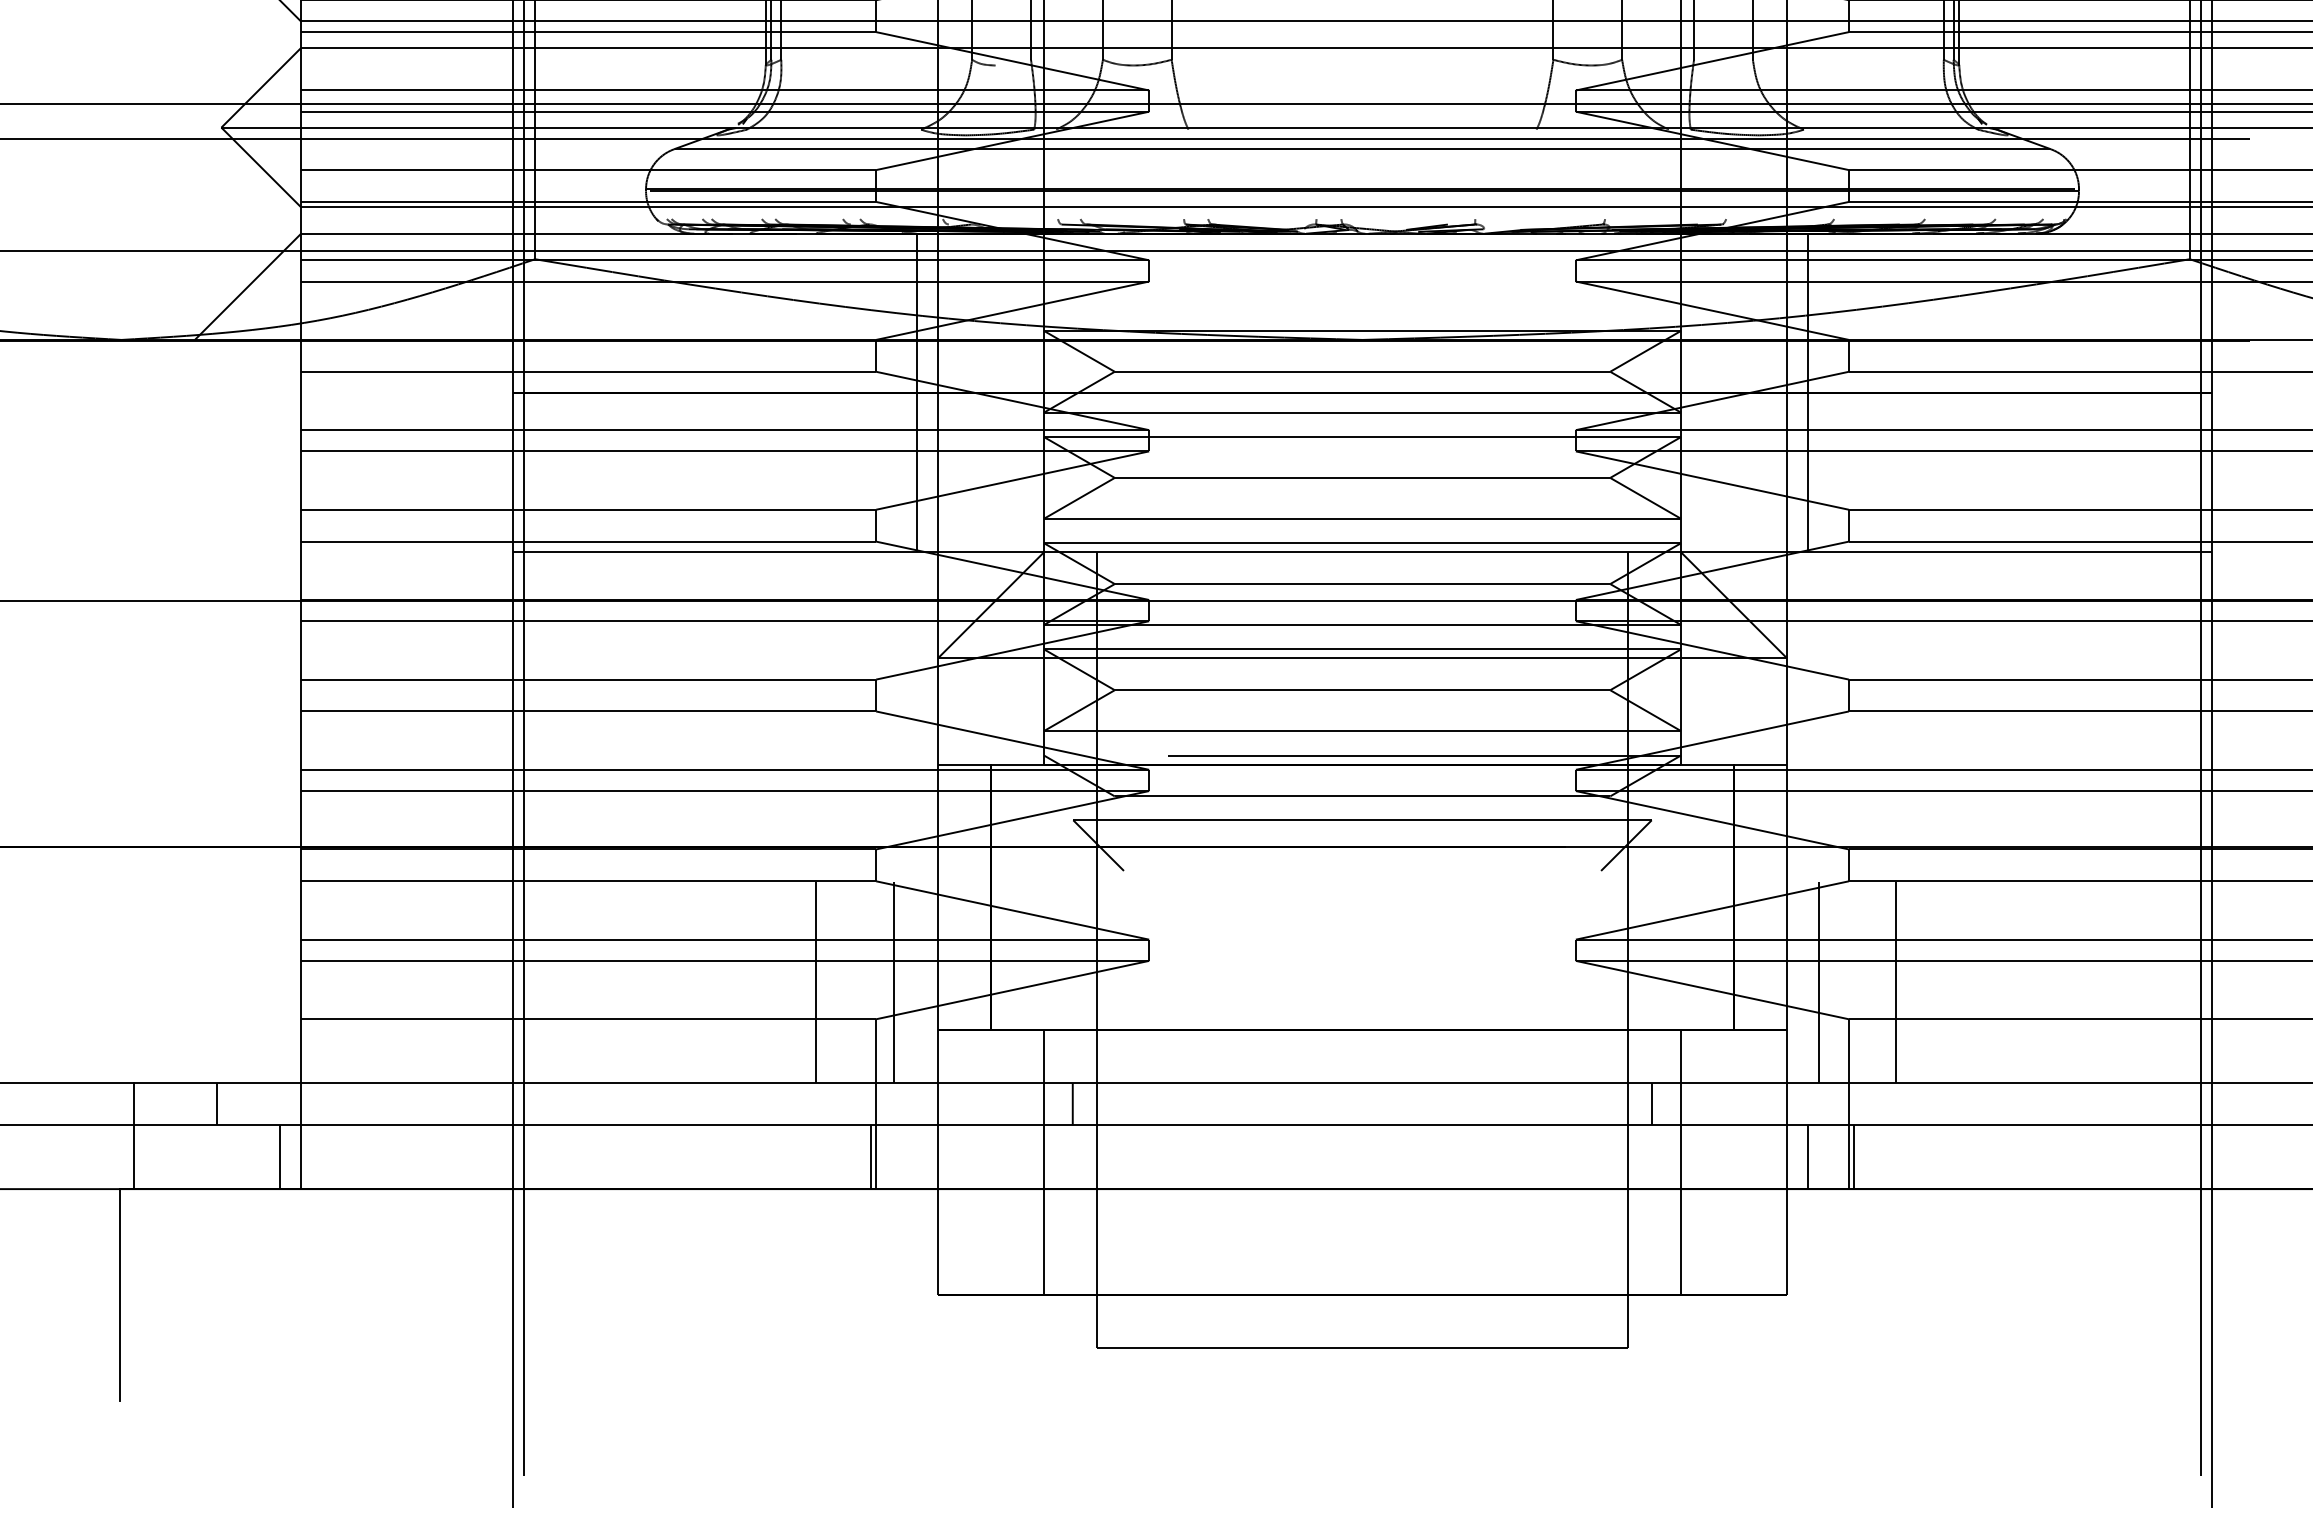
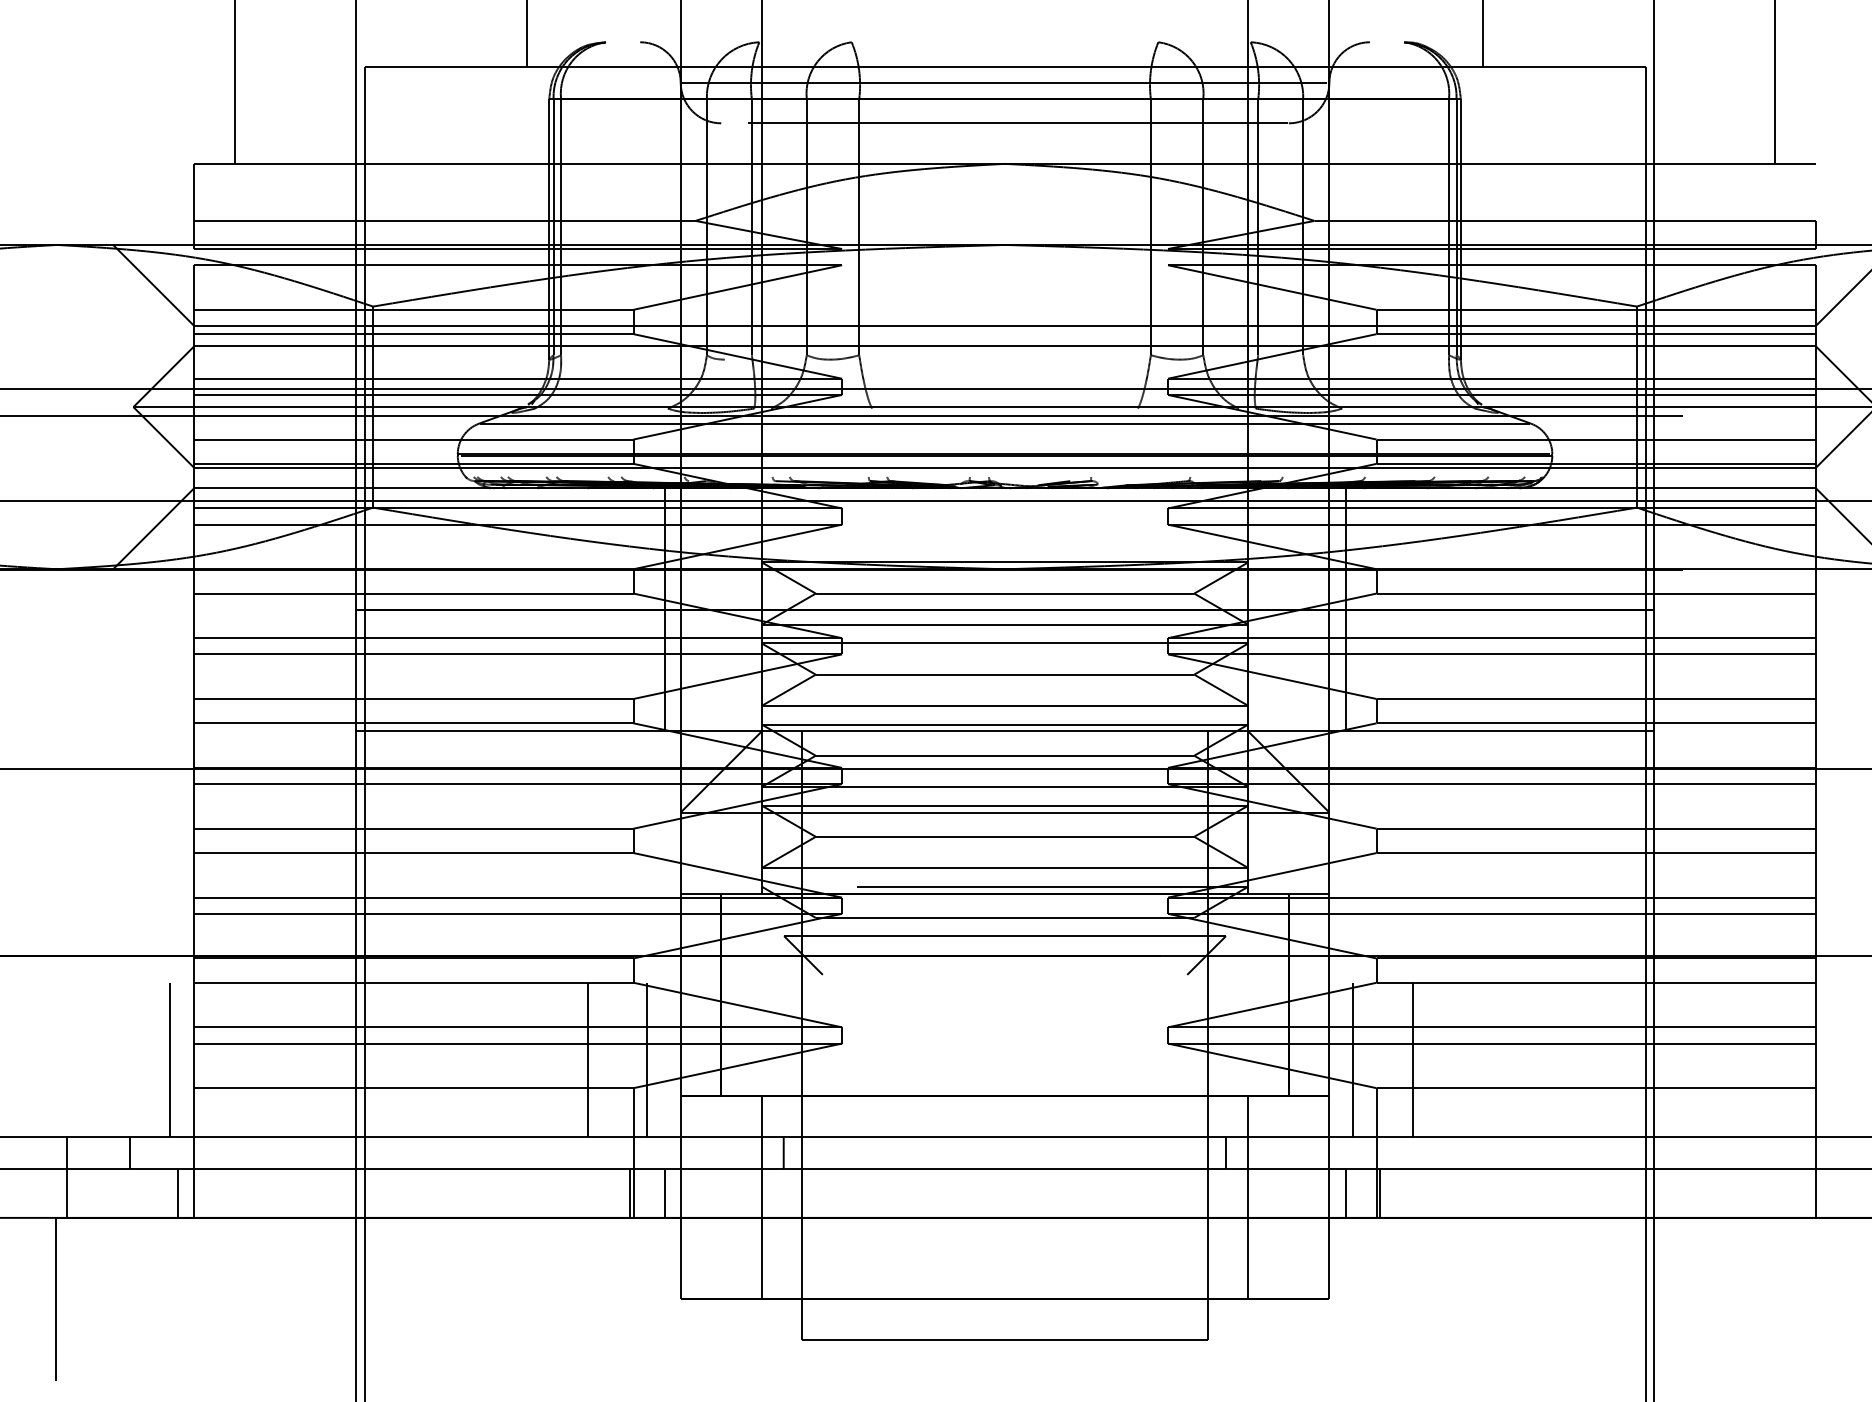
line: (269, 981) -> (170, 1059), added
line: (916, 1157) -> (664, 1193), added

